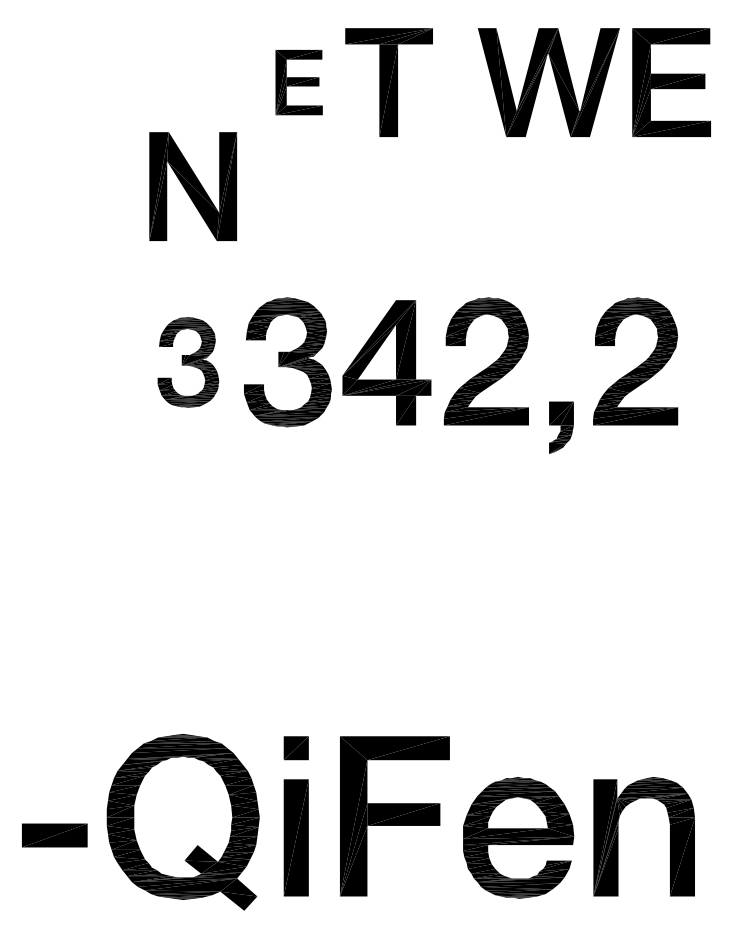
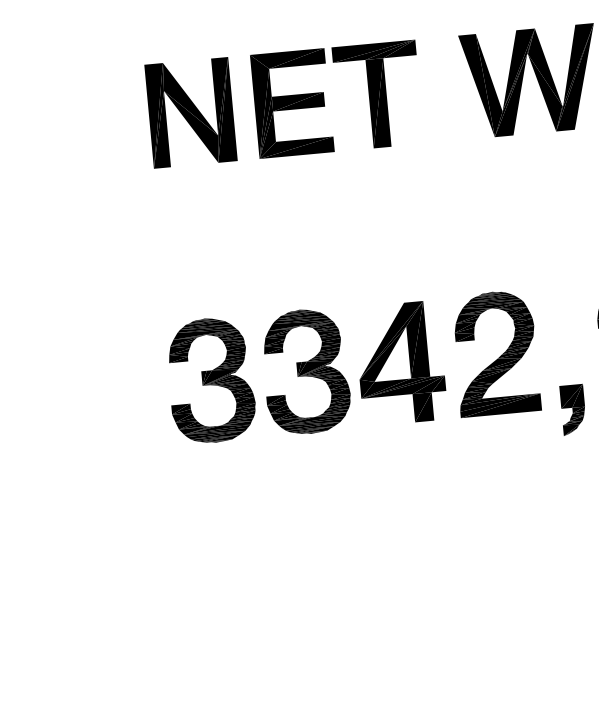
part: (298, 82) -> (291, 103), size x1.67
part: (193, 186) -> (191, 112), moved
part: (188, 362) -> (211, 380), size x1.43

